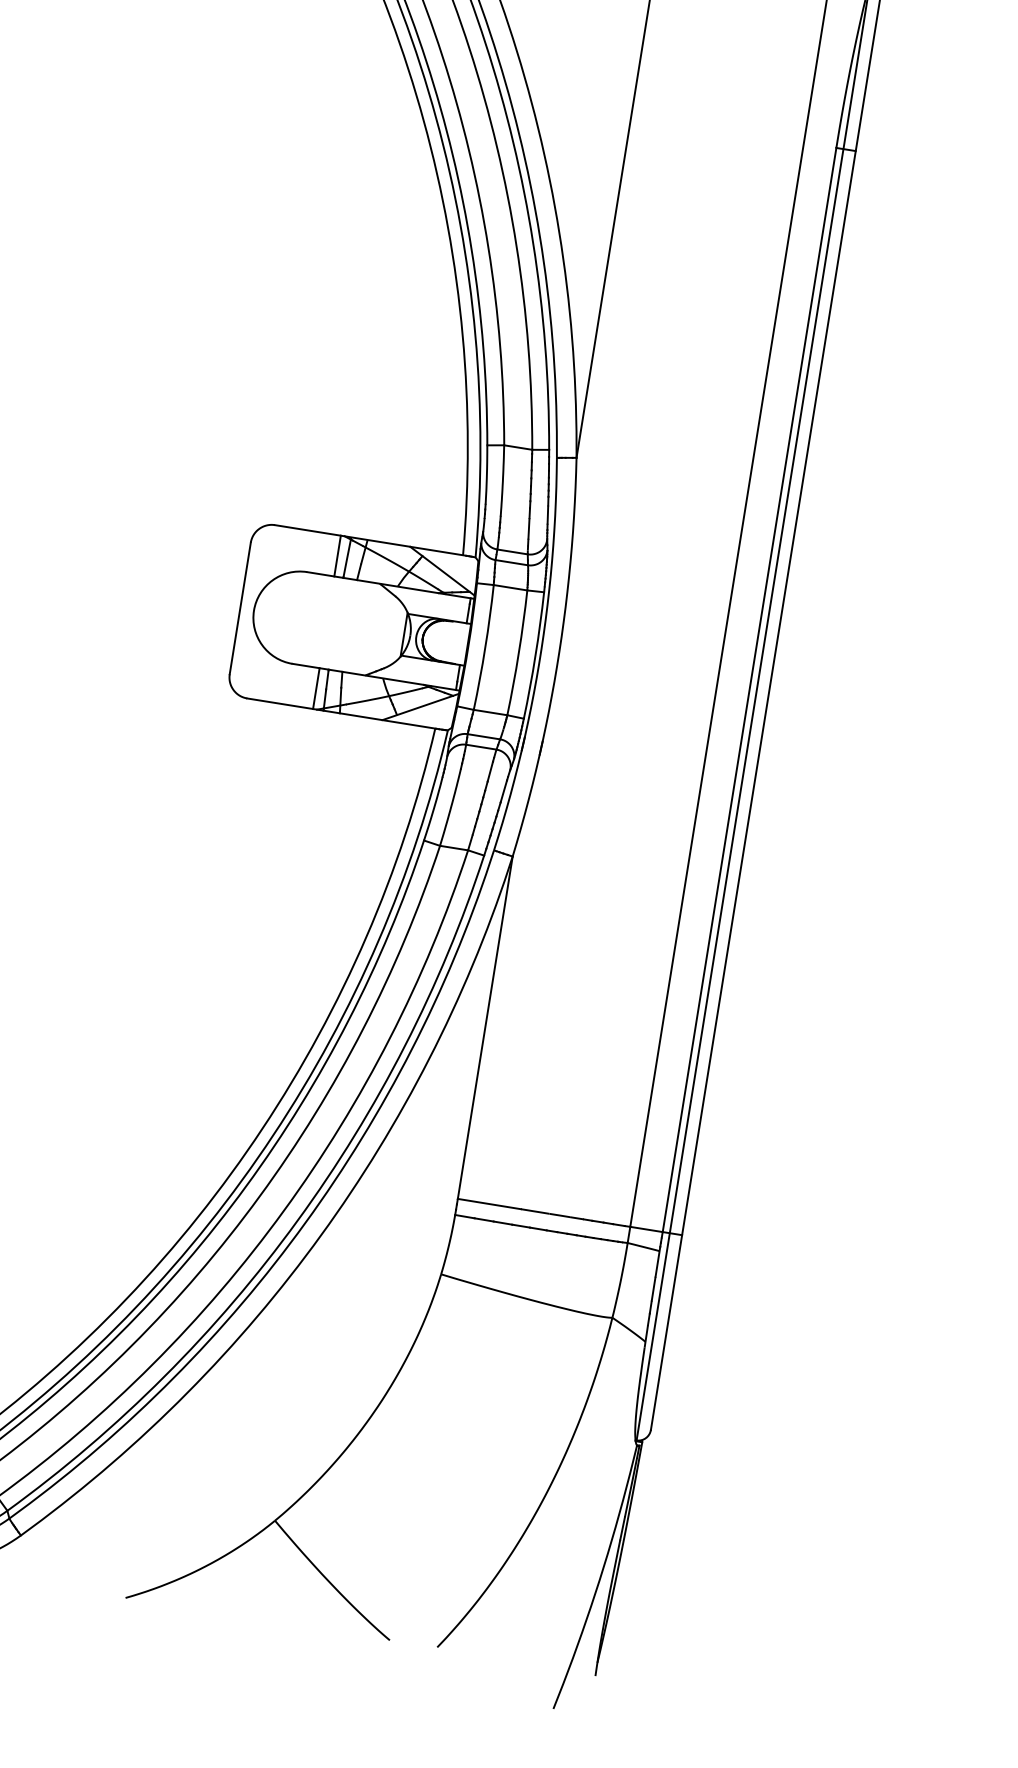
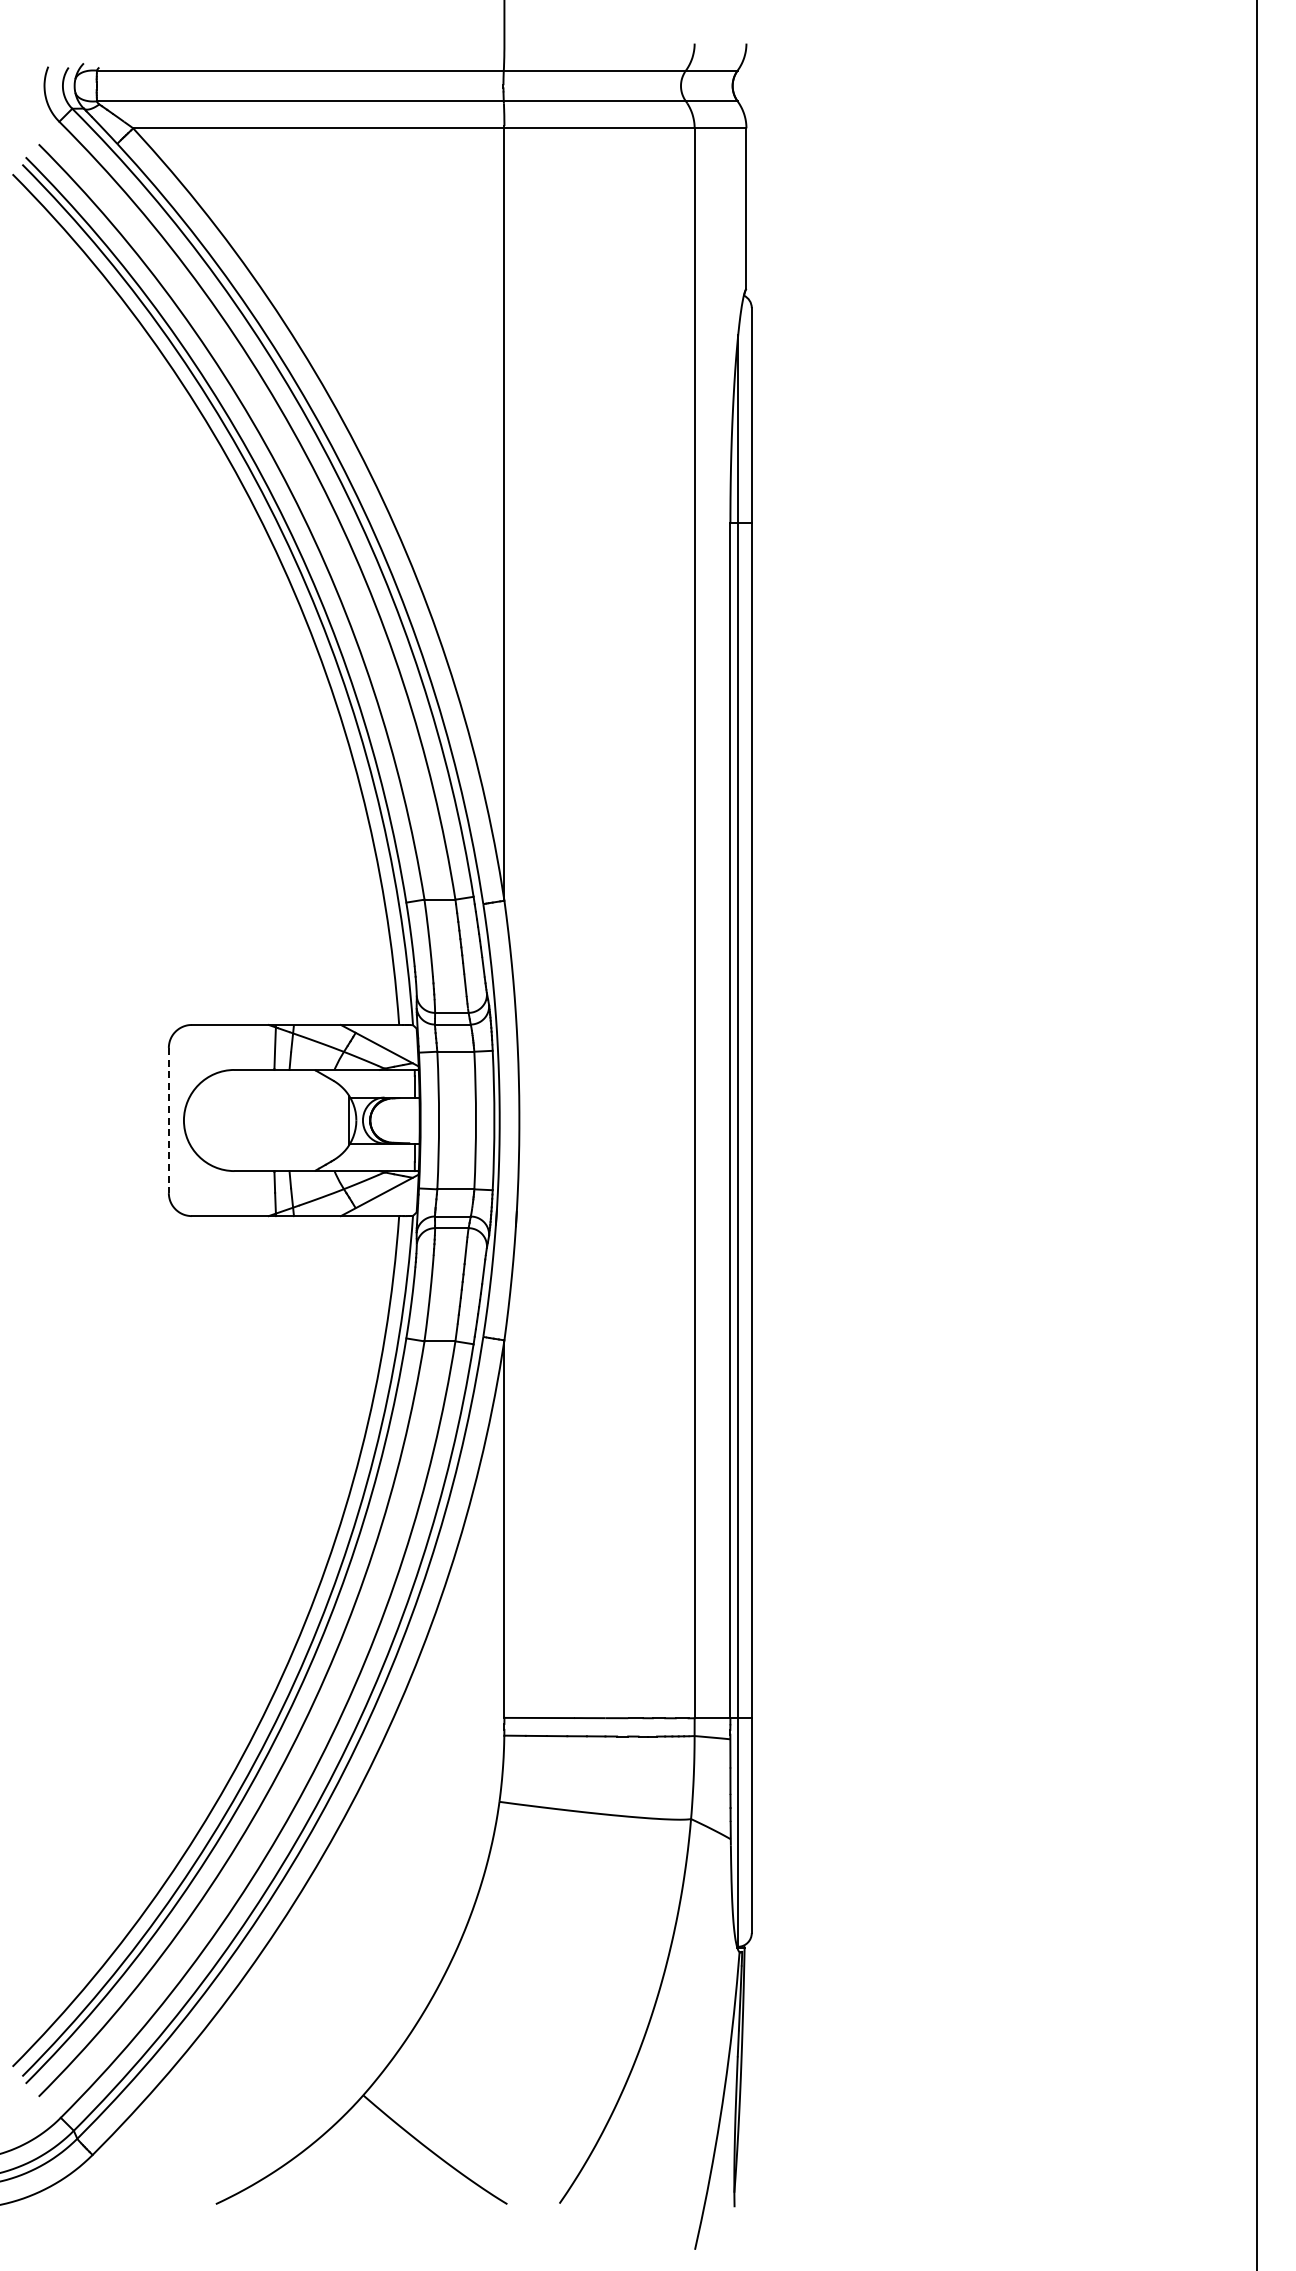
line: (337, 555) -> (264, 1046), removed
line: (239, 608) -> (168, 1120), solid -> dashed
line: (316, 688) -> (264, 1193), removed

